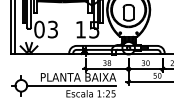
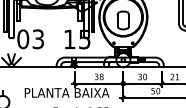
line: (71, 85) -> (59, 102), removed

